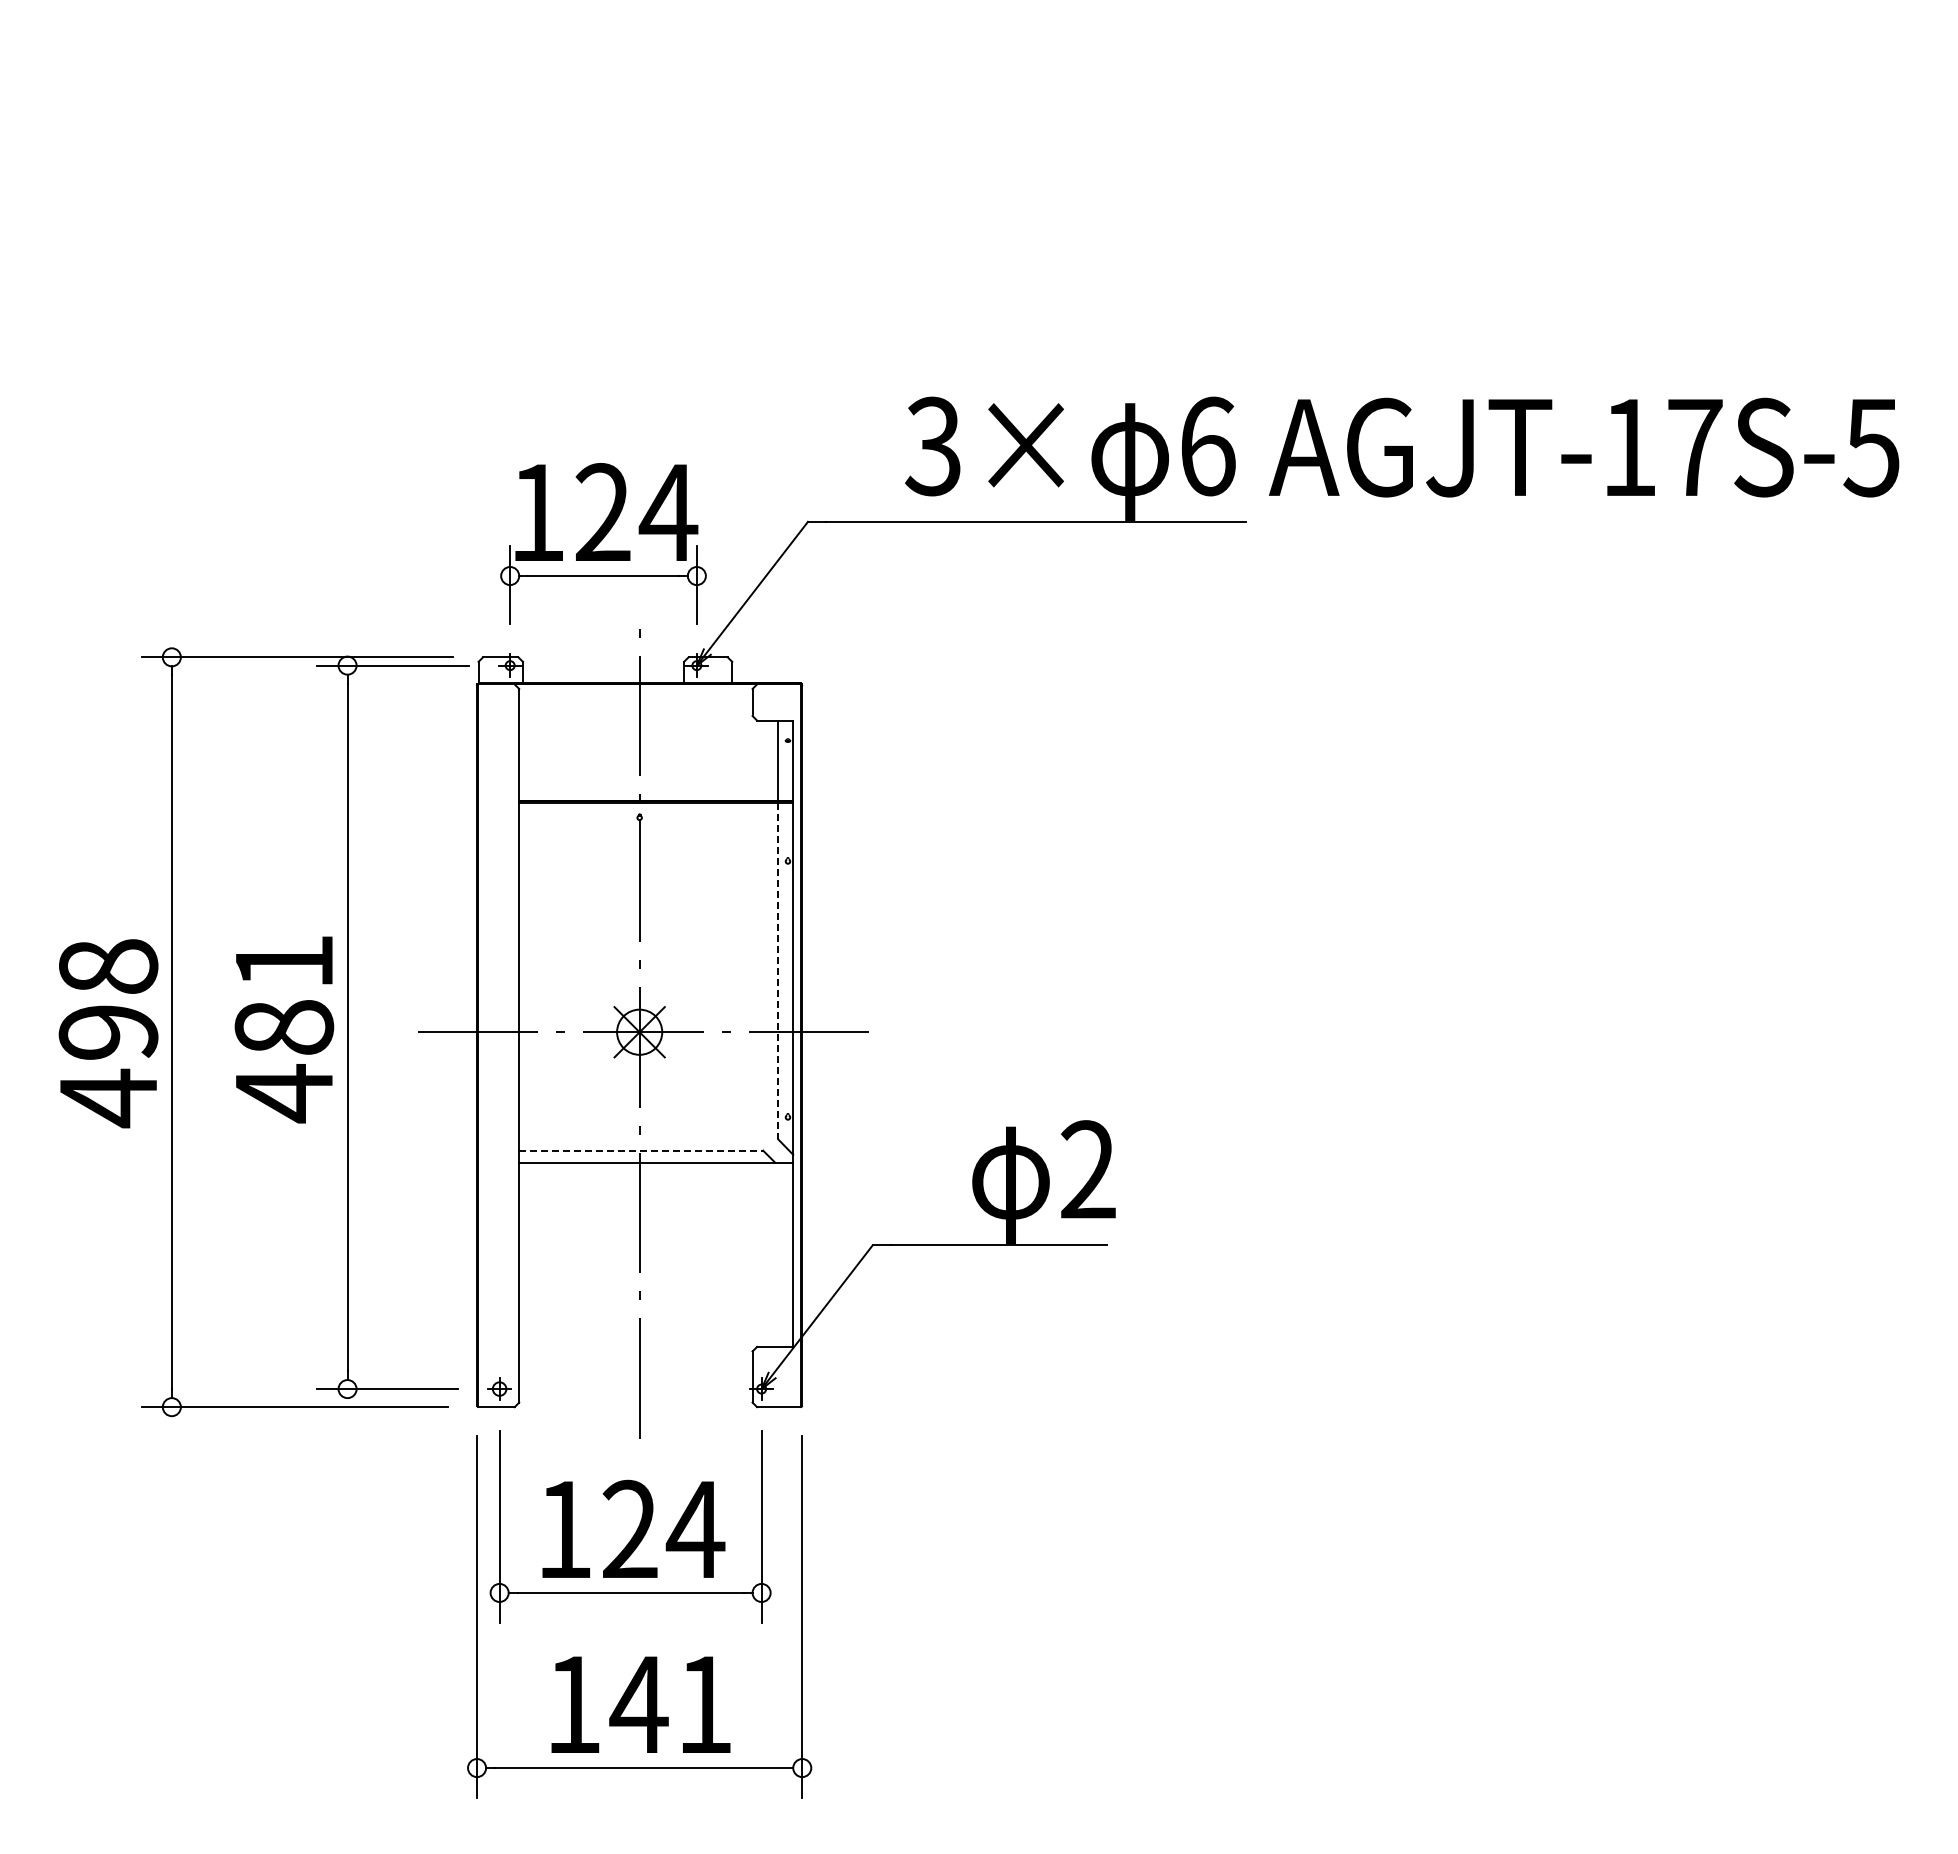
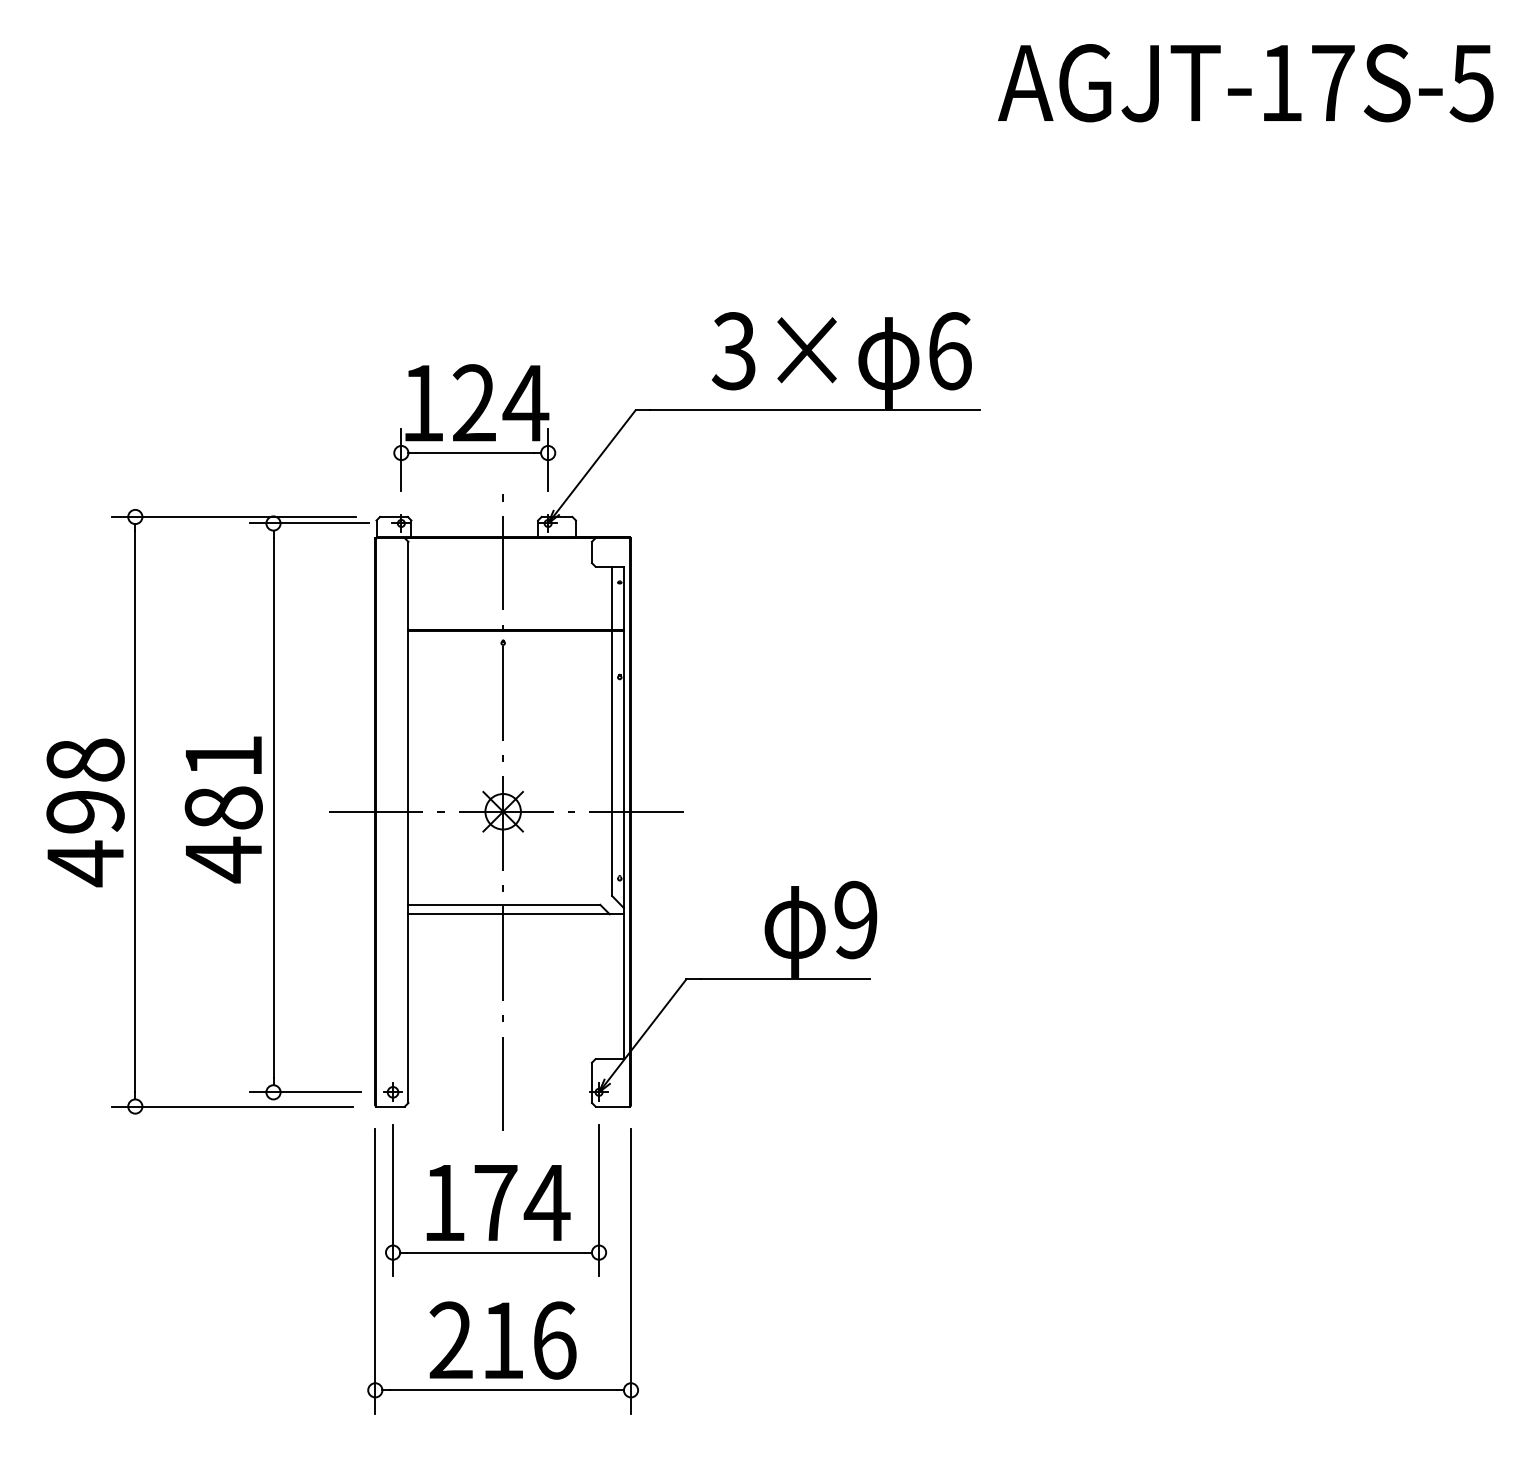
text: (1584, 447) -> (1246, 83), moved
line: (778, 971) -> (612, 763), dashed -> solid
line: (641, 1150) -> (504, 904), dashed -> solid
text: (1088, 1169) -> (856, 919), 2 -> 9
text: (629, 1528) -> (495, 1201), 124 -> 174
text: (639, 1704) -> (503, 1340), 141 -> 216

